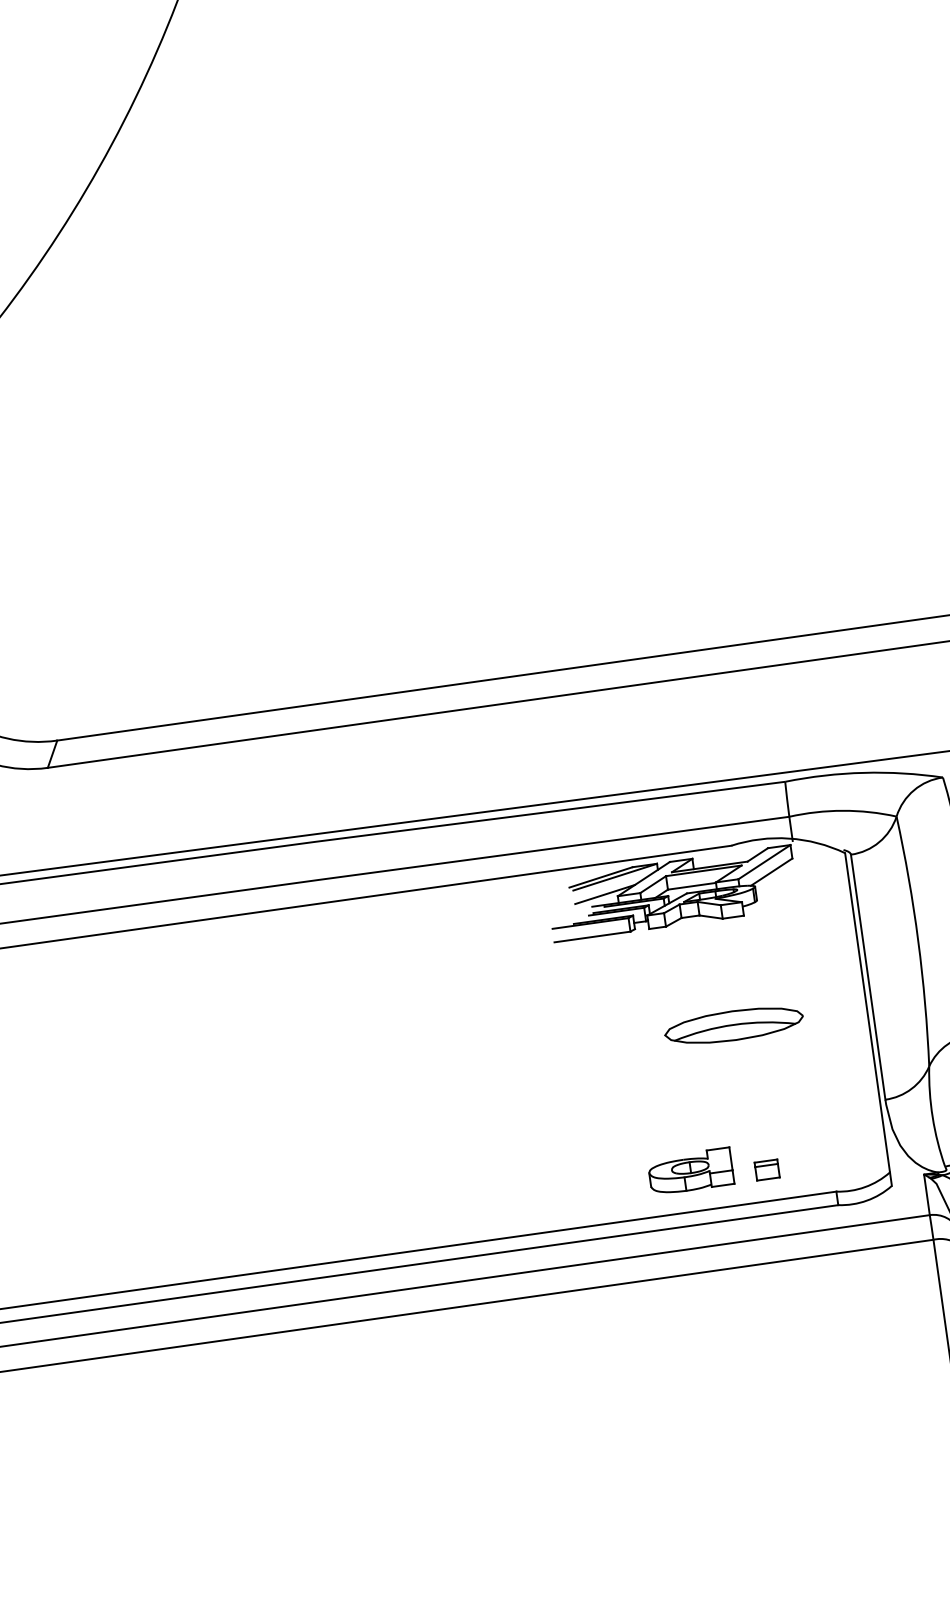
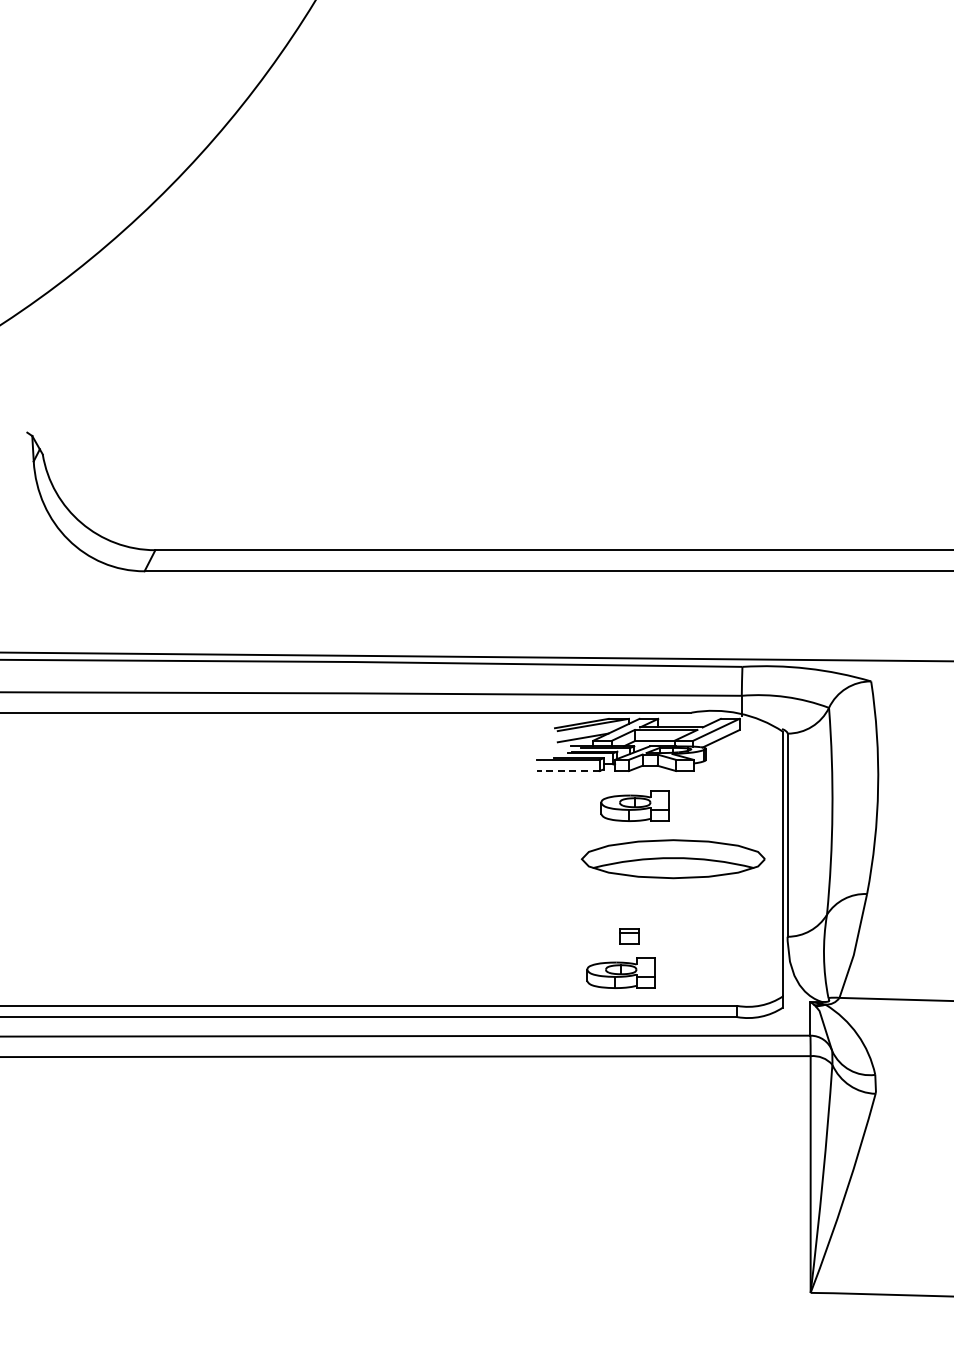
line: (591, 937) -> (567, 771), solid -> dashed
part: (678, 967) -> (634, 805), added
part: (733, 1026) -> (672, 859), size x1.6
part: (767, 1170) -> (629, 936), moved

